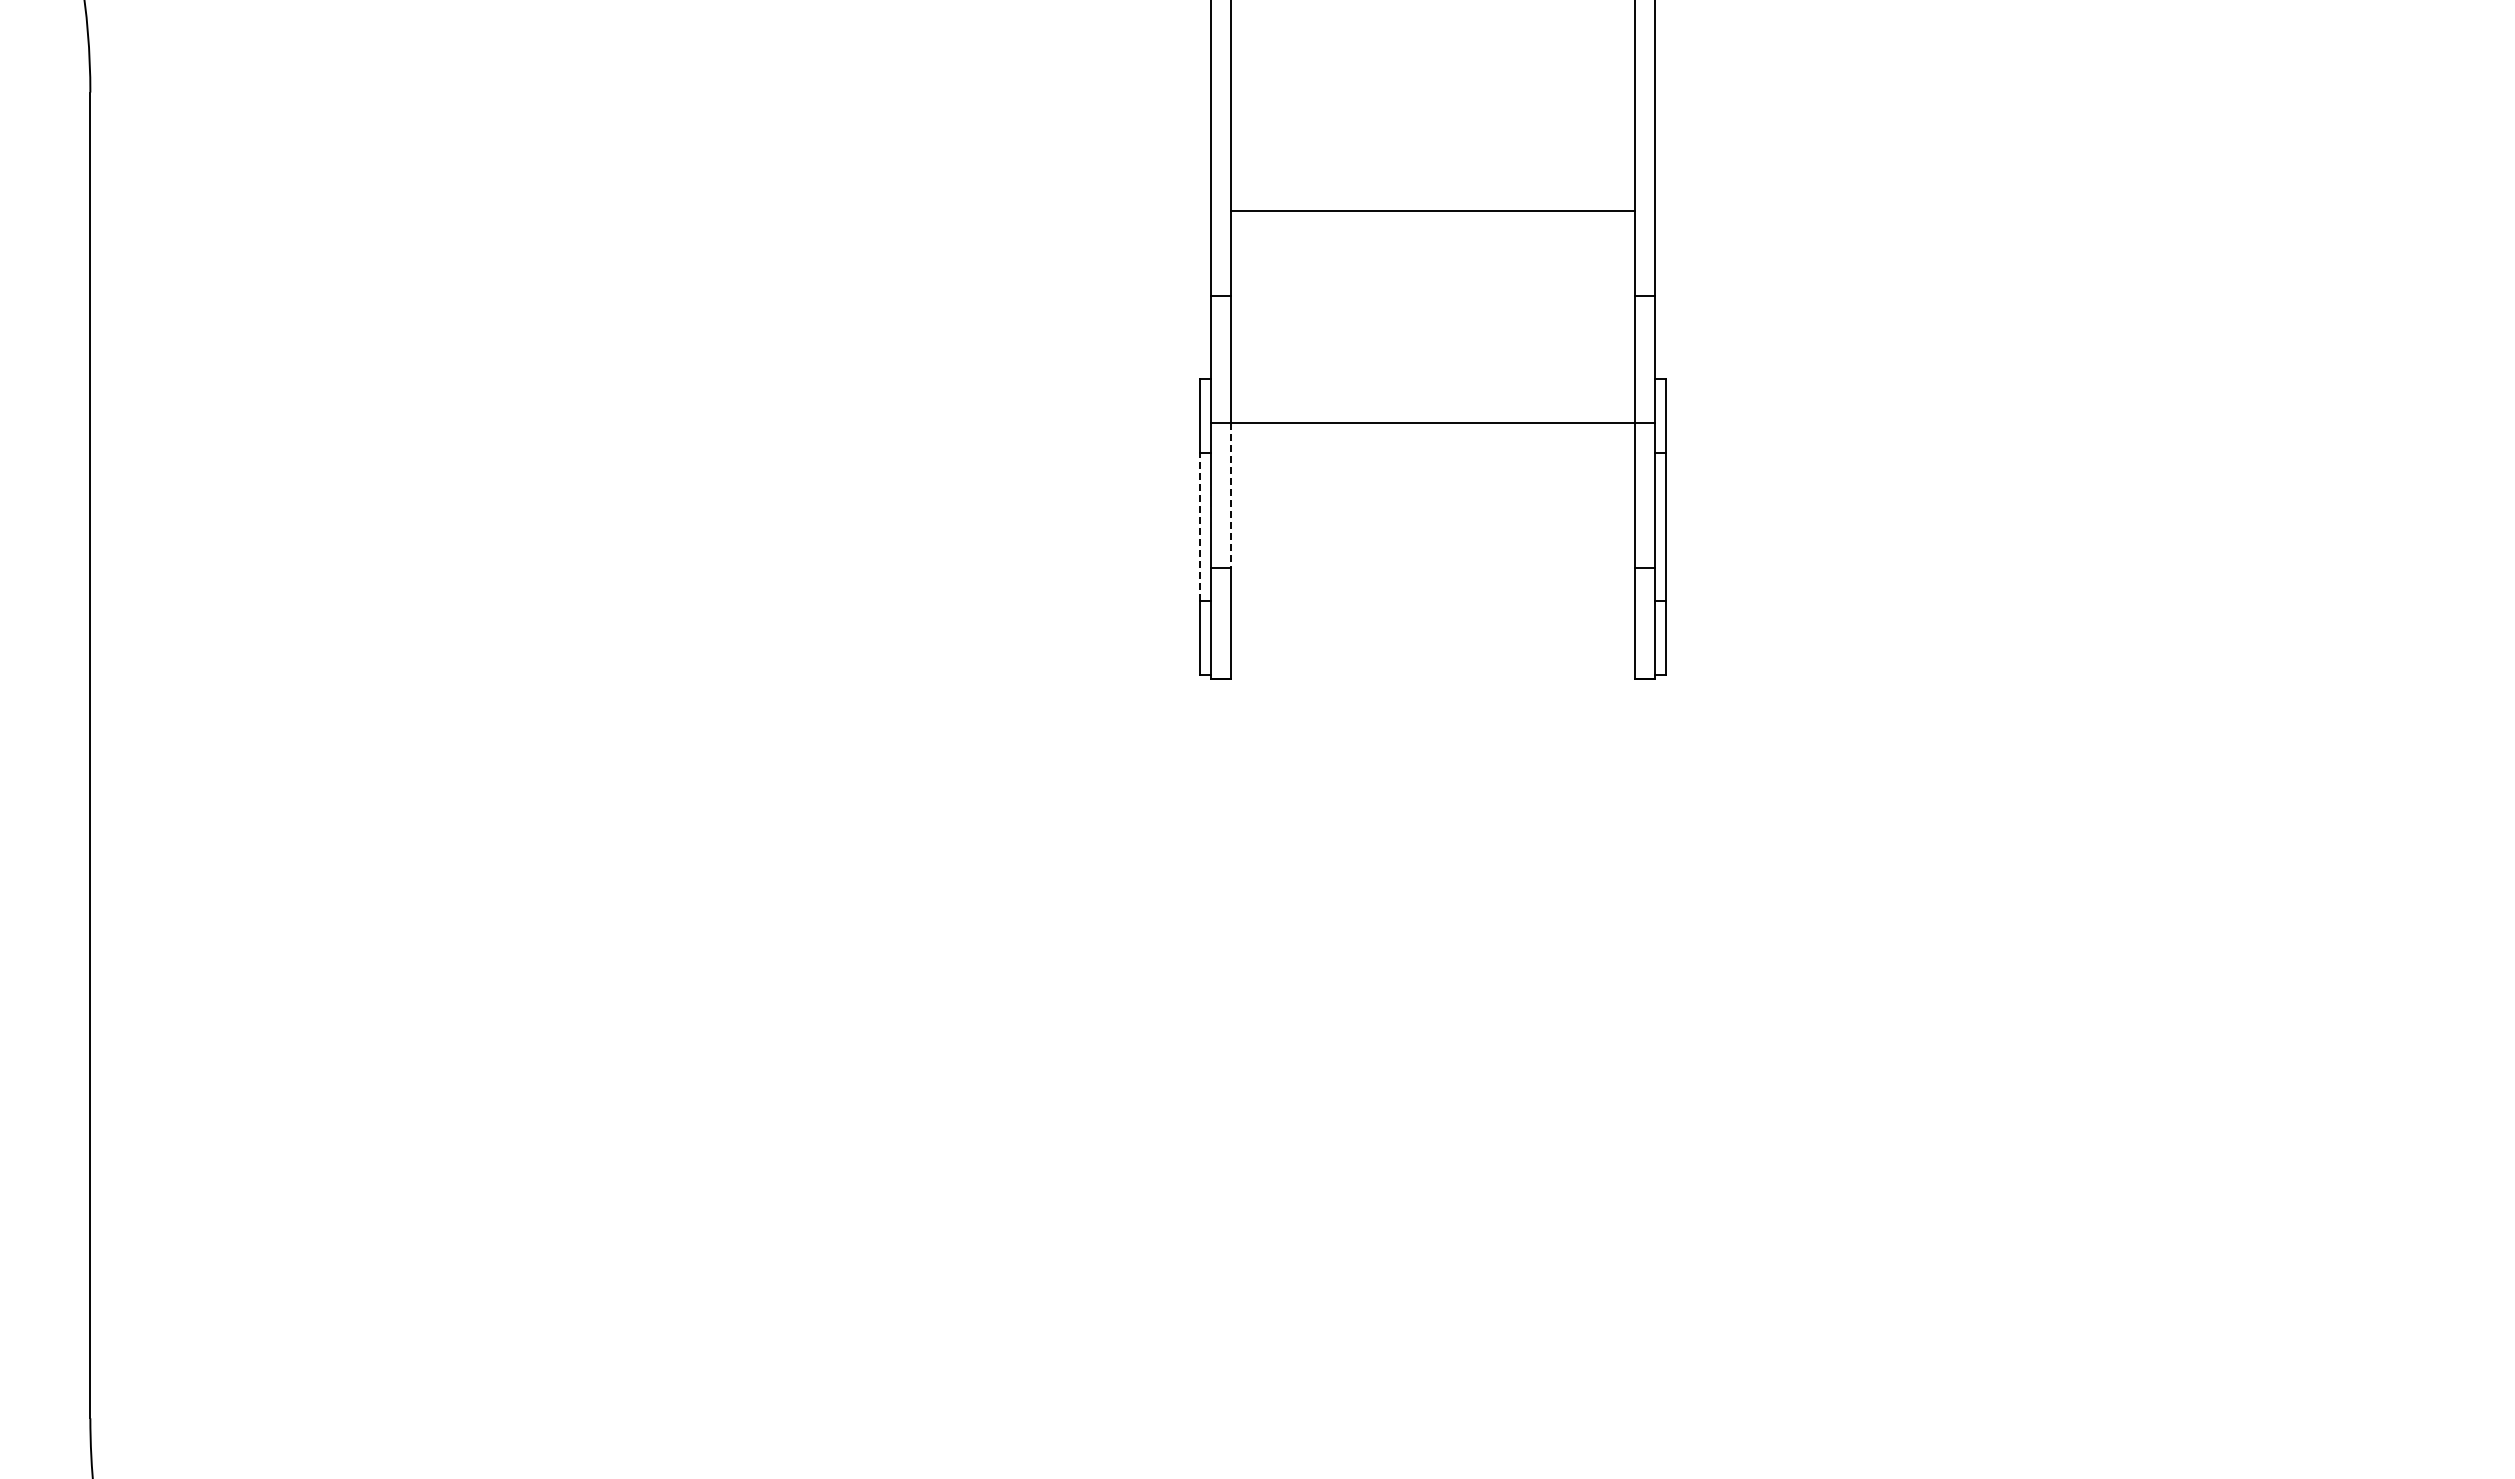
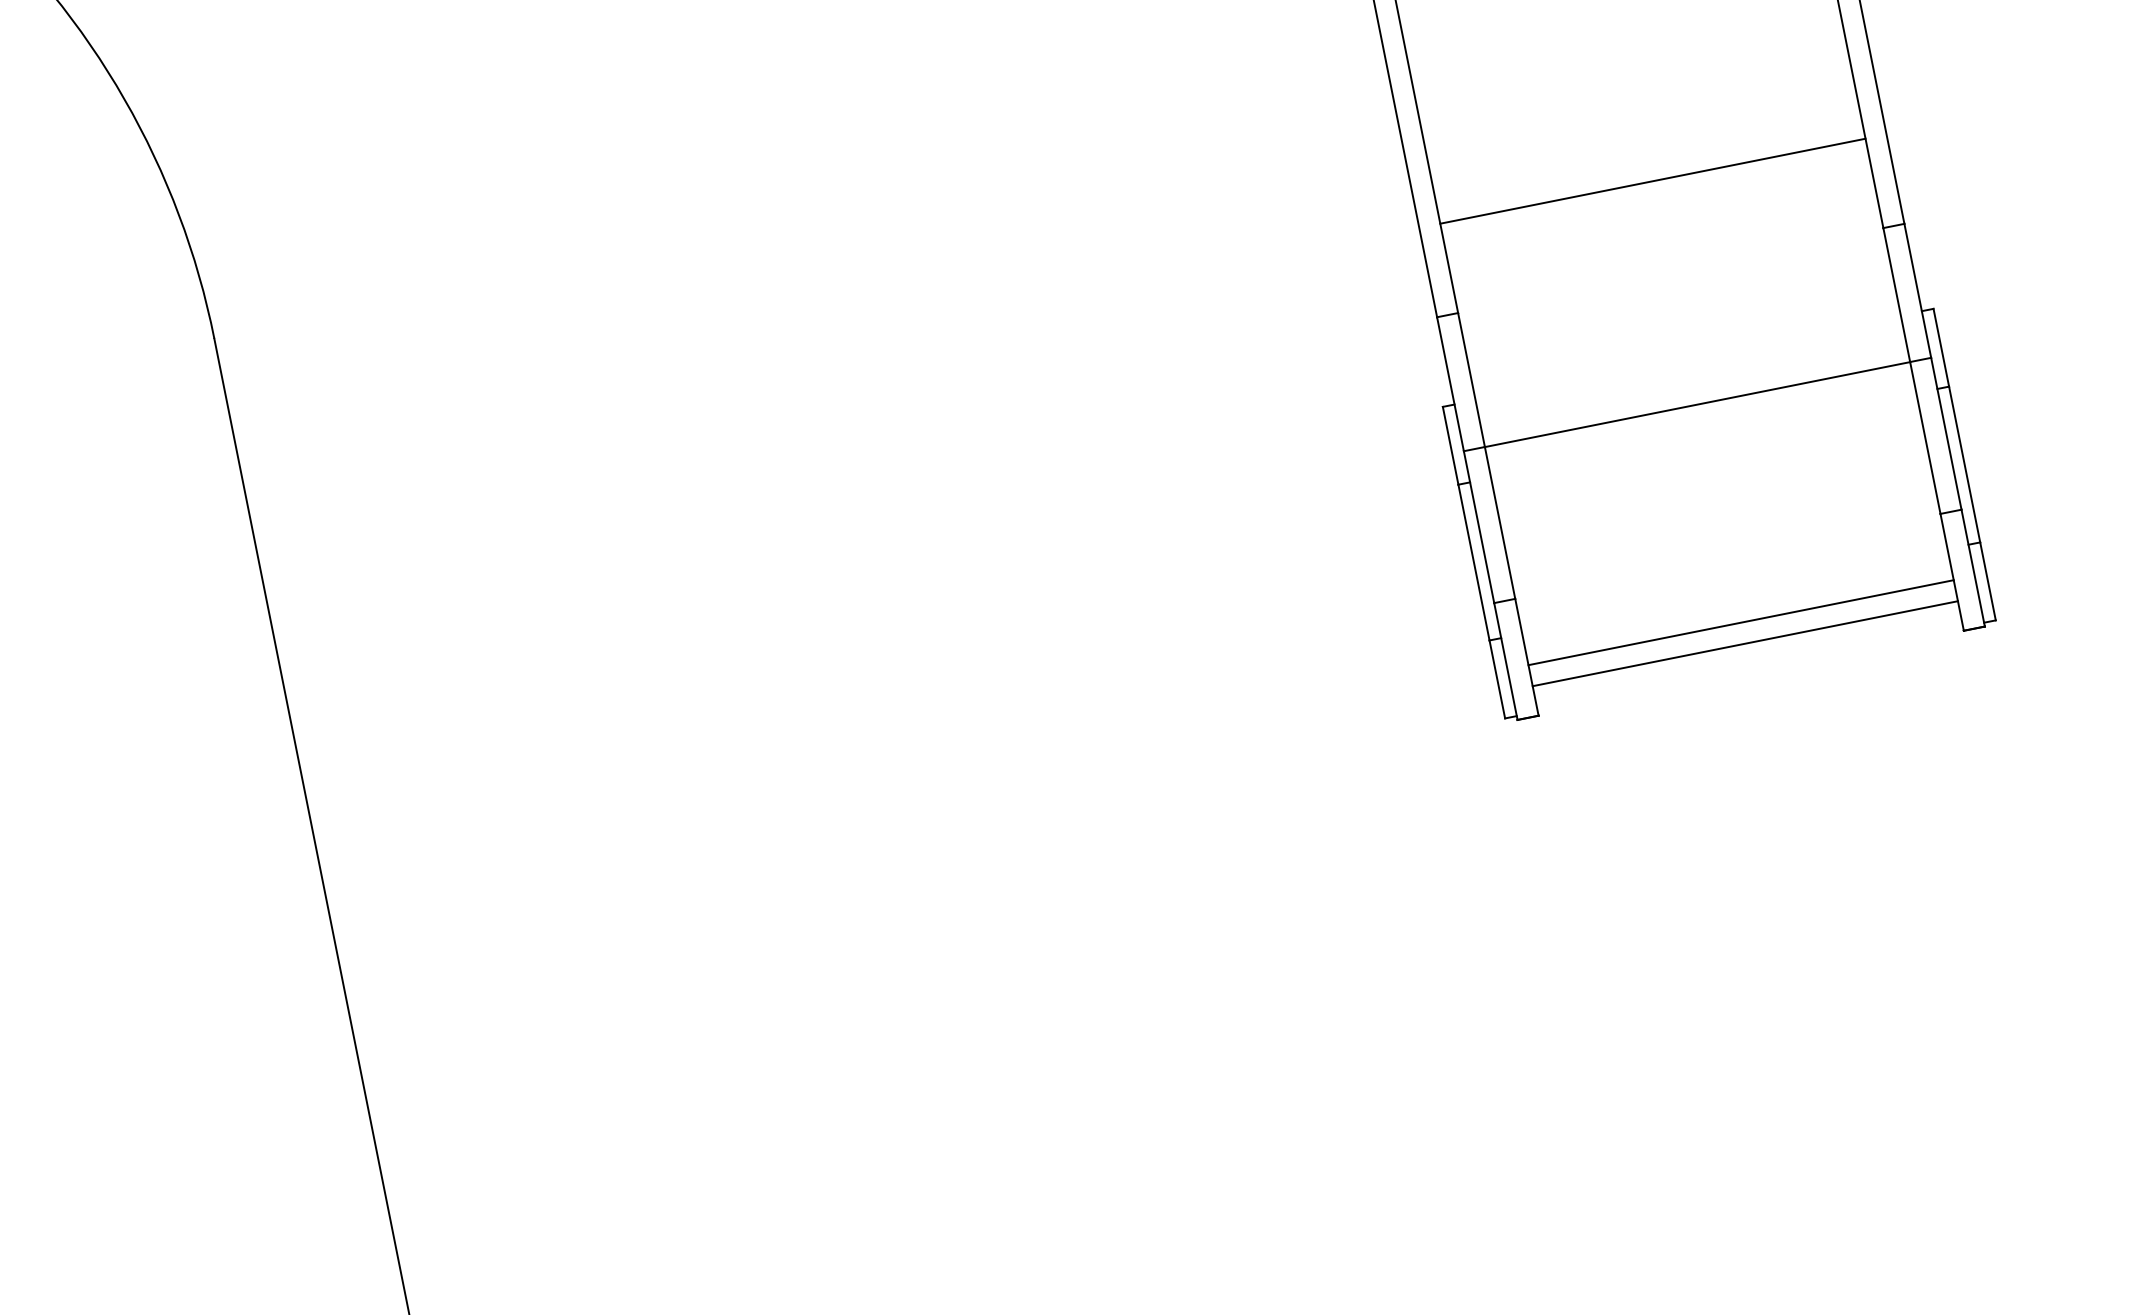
line: (1231, 495) -> (1500, 522), dashed -> solid
line: (1199, 526) -> (1473, 562), dashed -> solid
line: (1432, 630) -> (1740, 622), added
line: (1432, 650) -> (1744, 643), added

